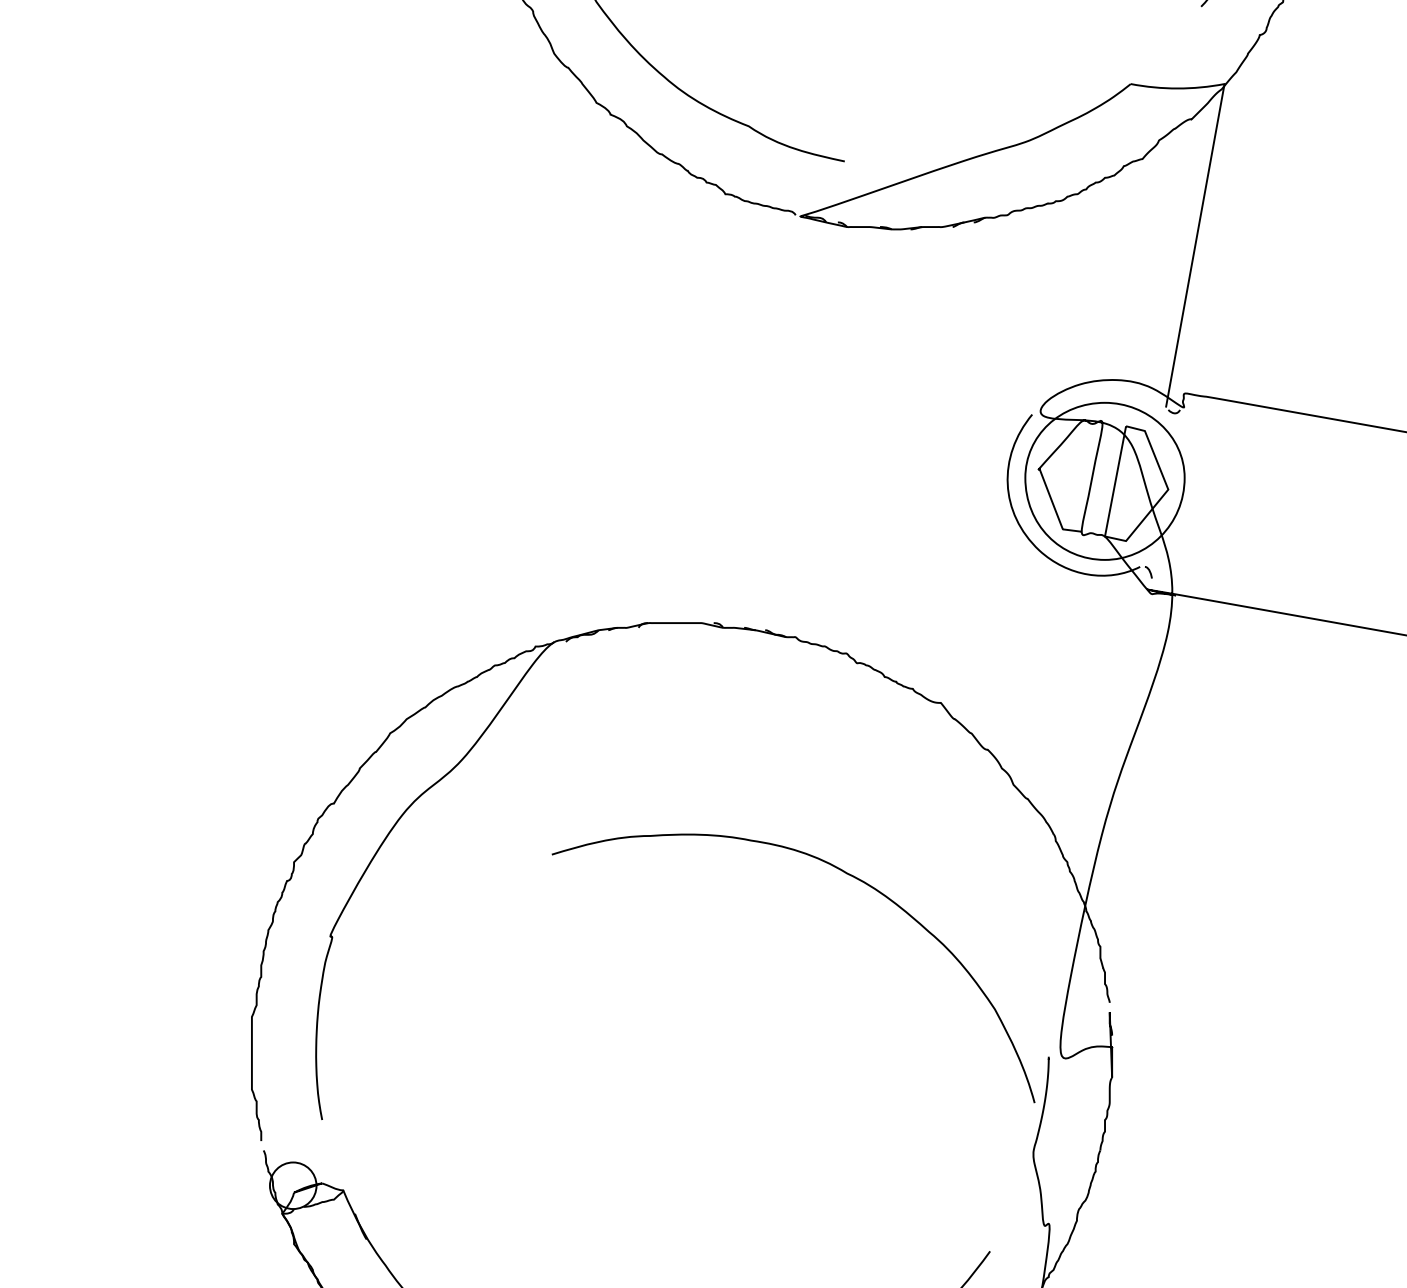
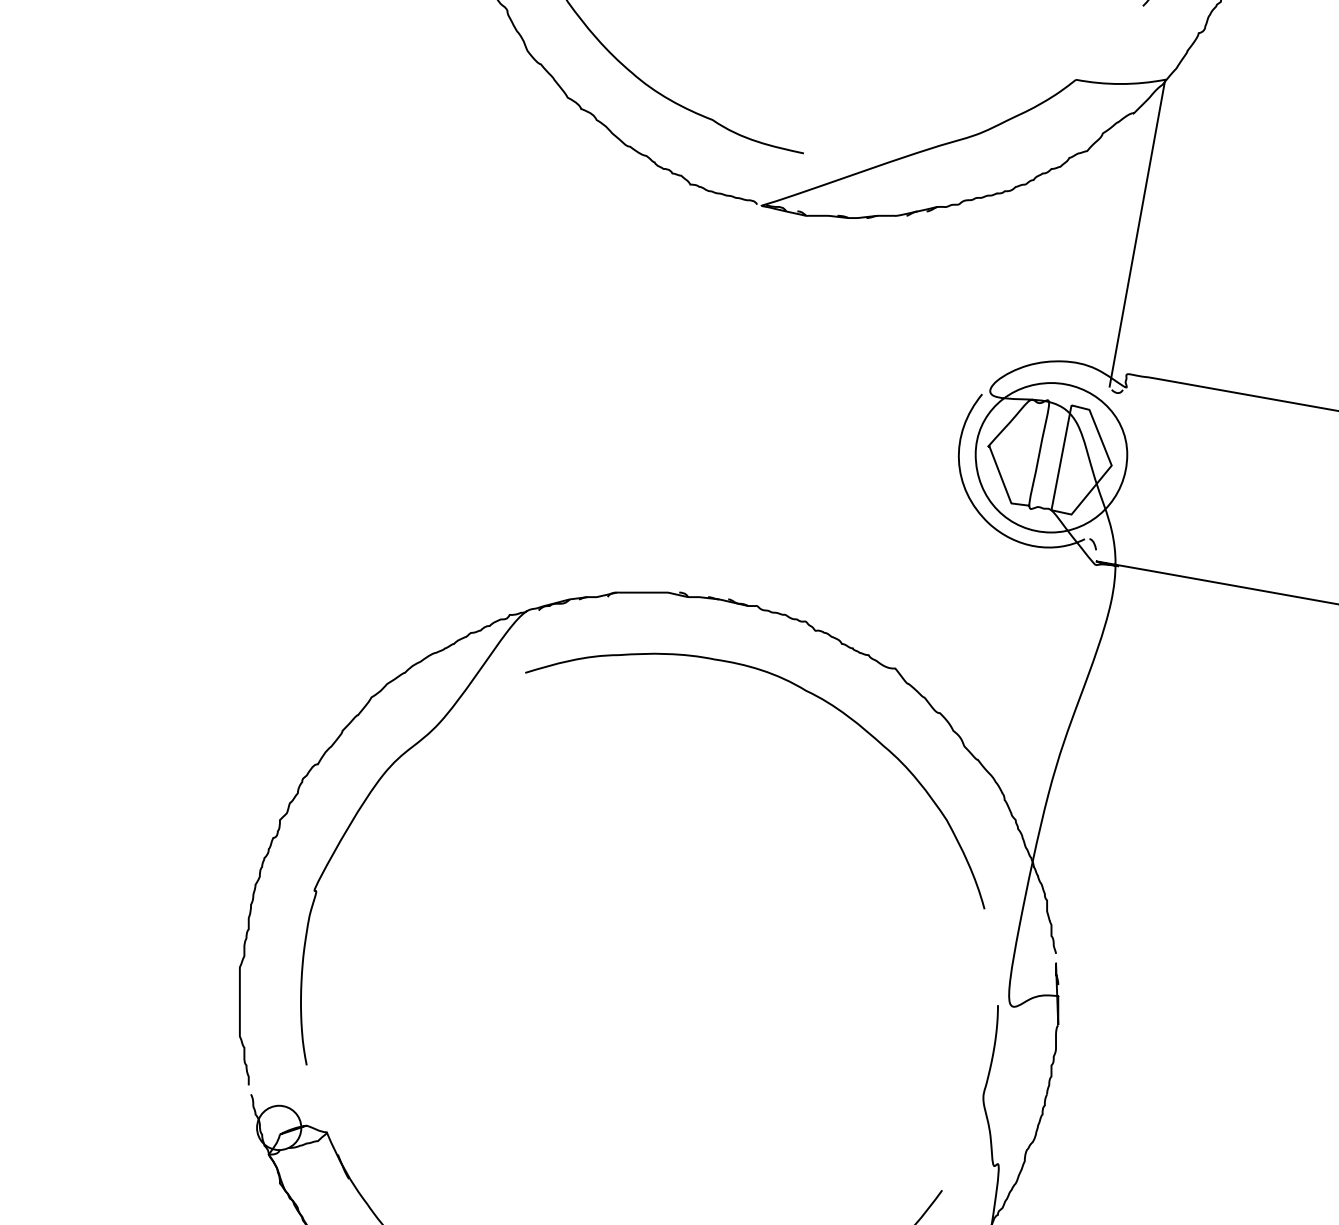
curve: (842, 872) -> (801, 689), moved

